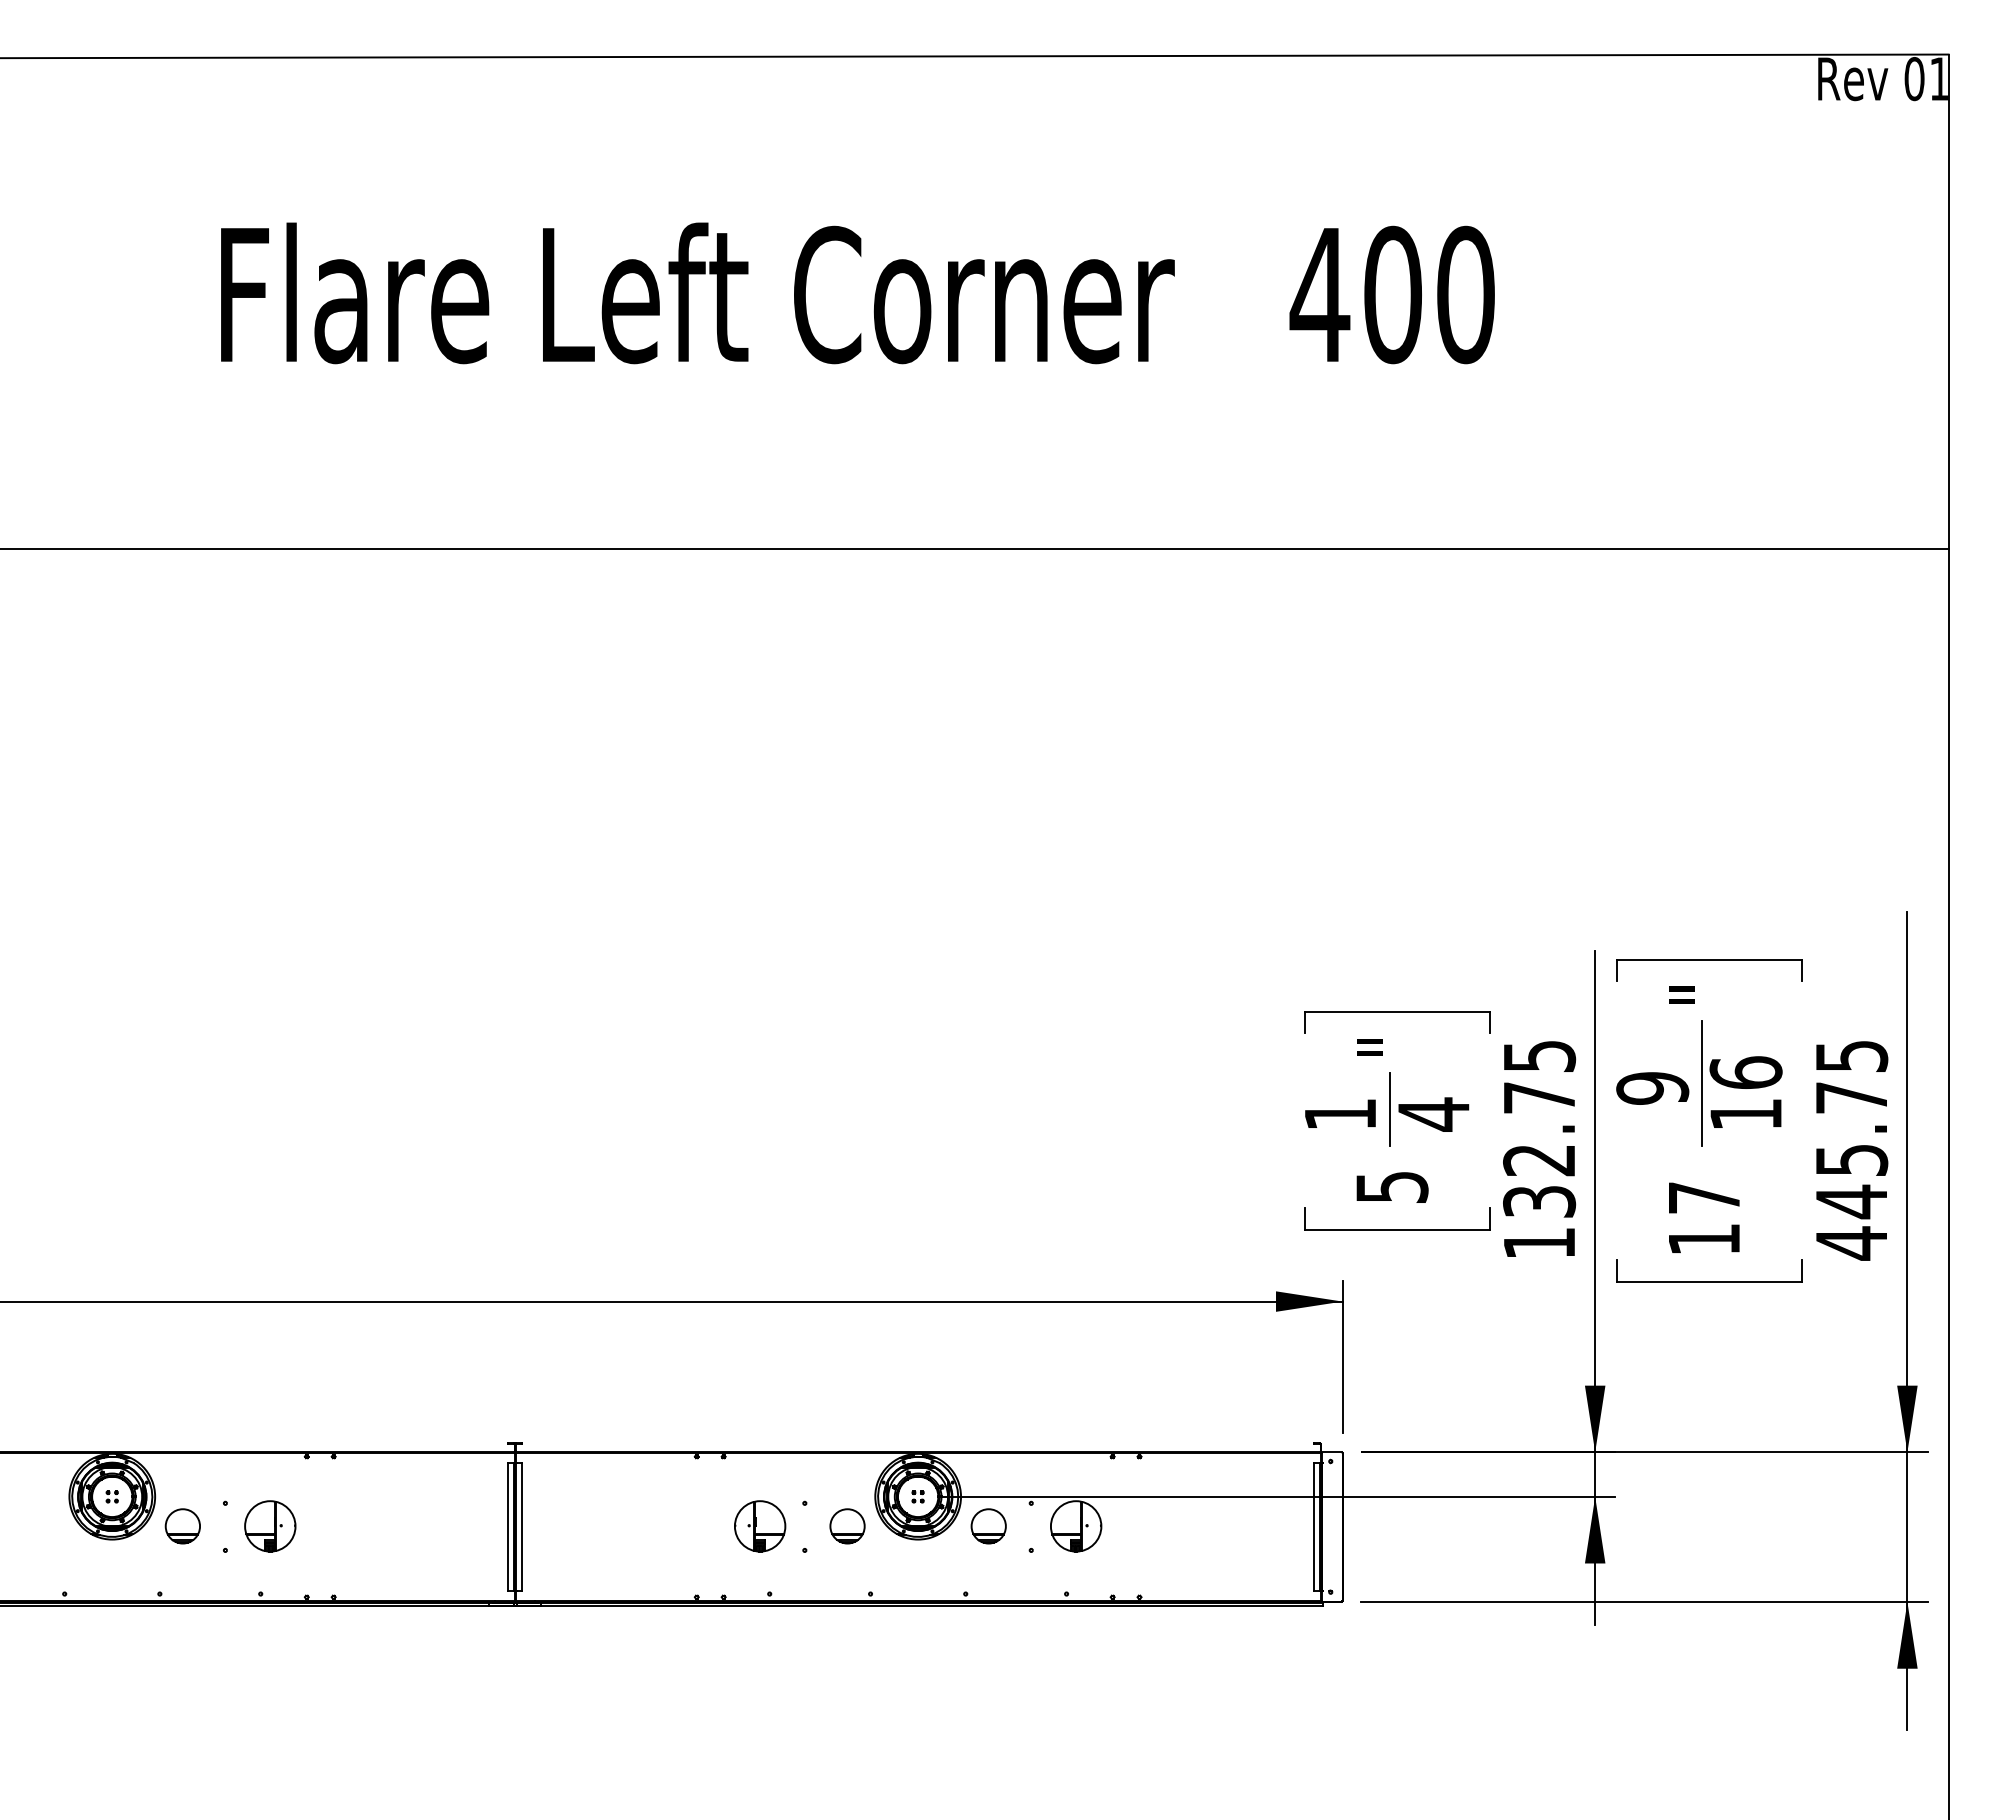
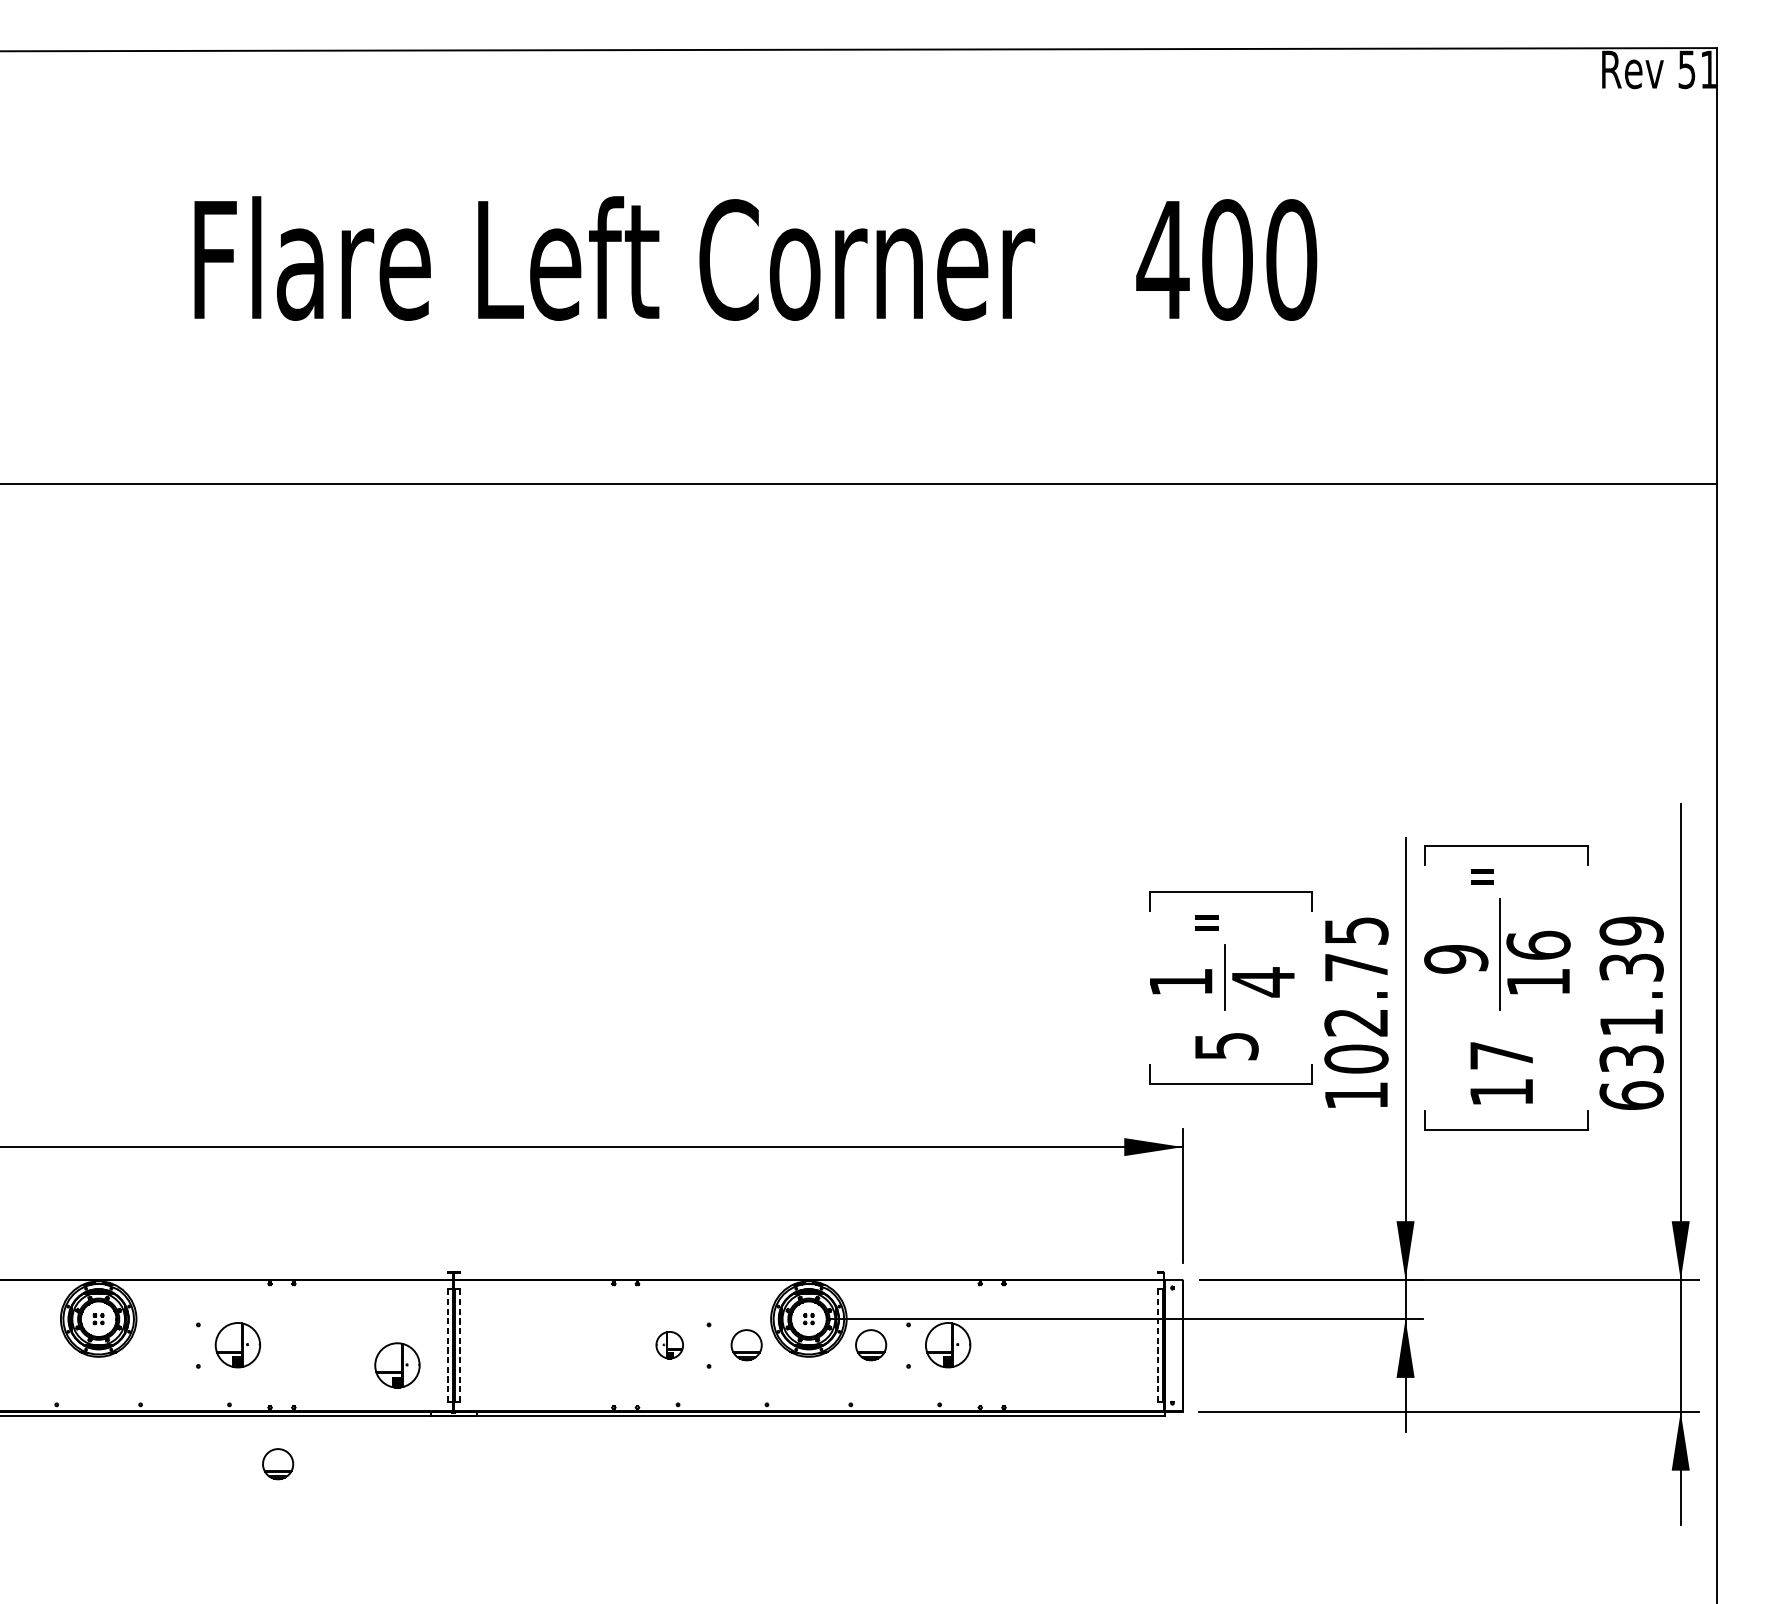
text: (1914, 79) -> (1686, 70), 01 -> 51
text: (1851, 1150) -> (1631, 1013), 445.75 -> 631.39
text: (1539, 1201) -> (1356, 1058), 132.75 -> 102.75
part: (182, 1526) -> (277, 1464), moved
line: (508, 1526) -> (447, 1345), solid -> dashed
line: (522, 1526) -> (460, 1345), solid -> dashed
part: (760, 1526) -> (669, 1345), size x0.6
line: (1314, 1526) -> (1158, 1345), solid -> dashed
part: (451, 1549) -> (397, 1365), added

